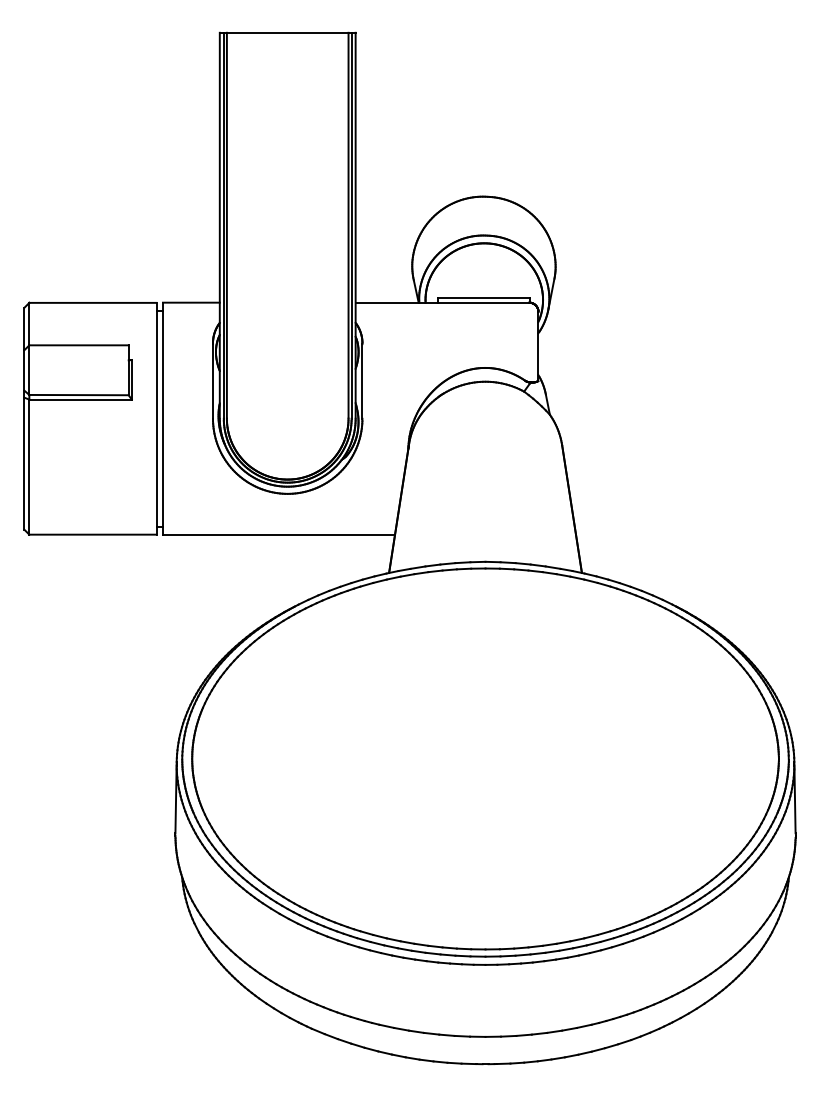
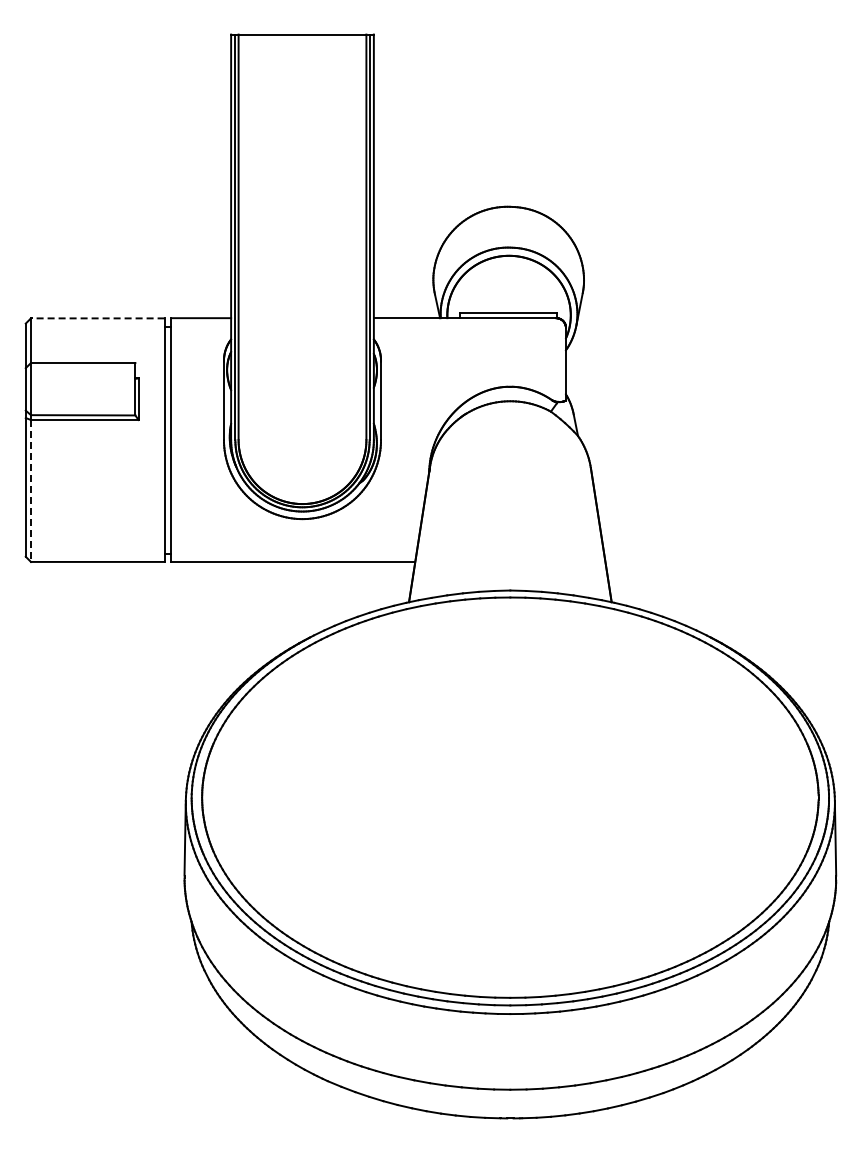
line: (92, 302) -> (97, 318), solid -> dashed
line: (28, 466) -> (30, 490), solid -> dashed

